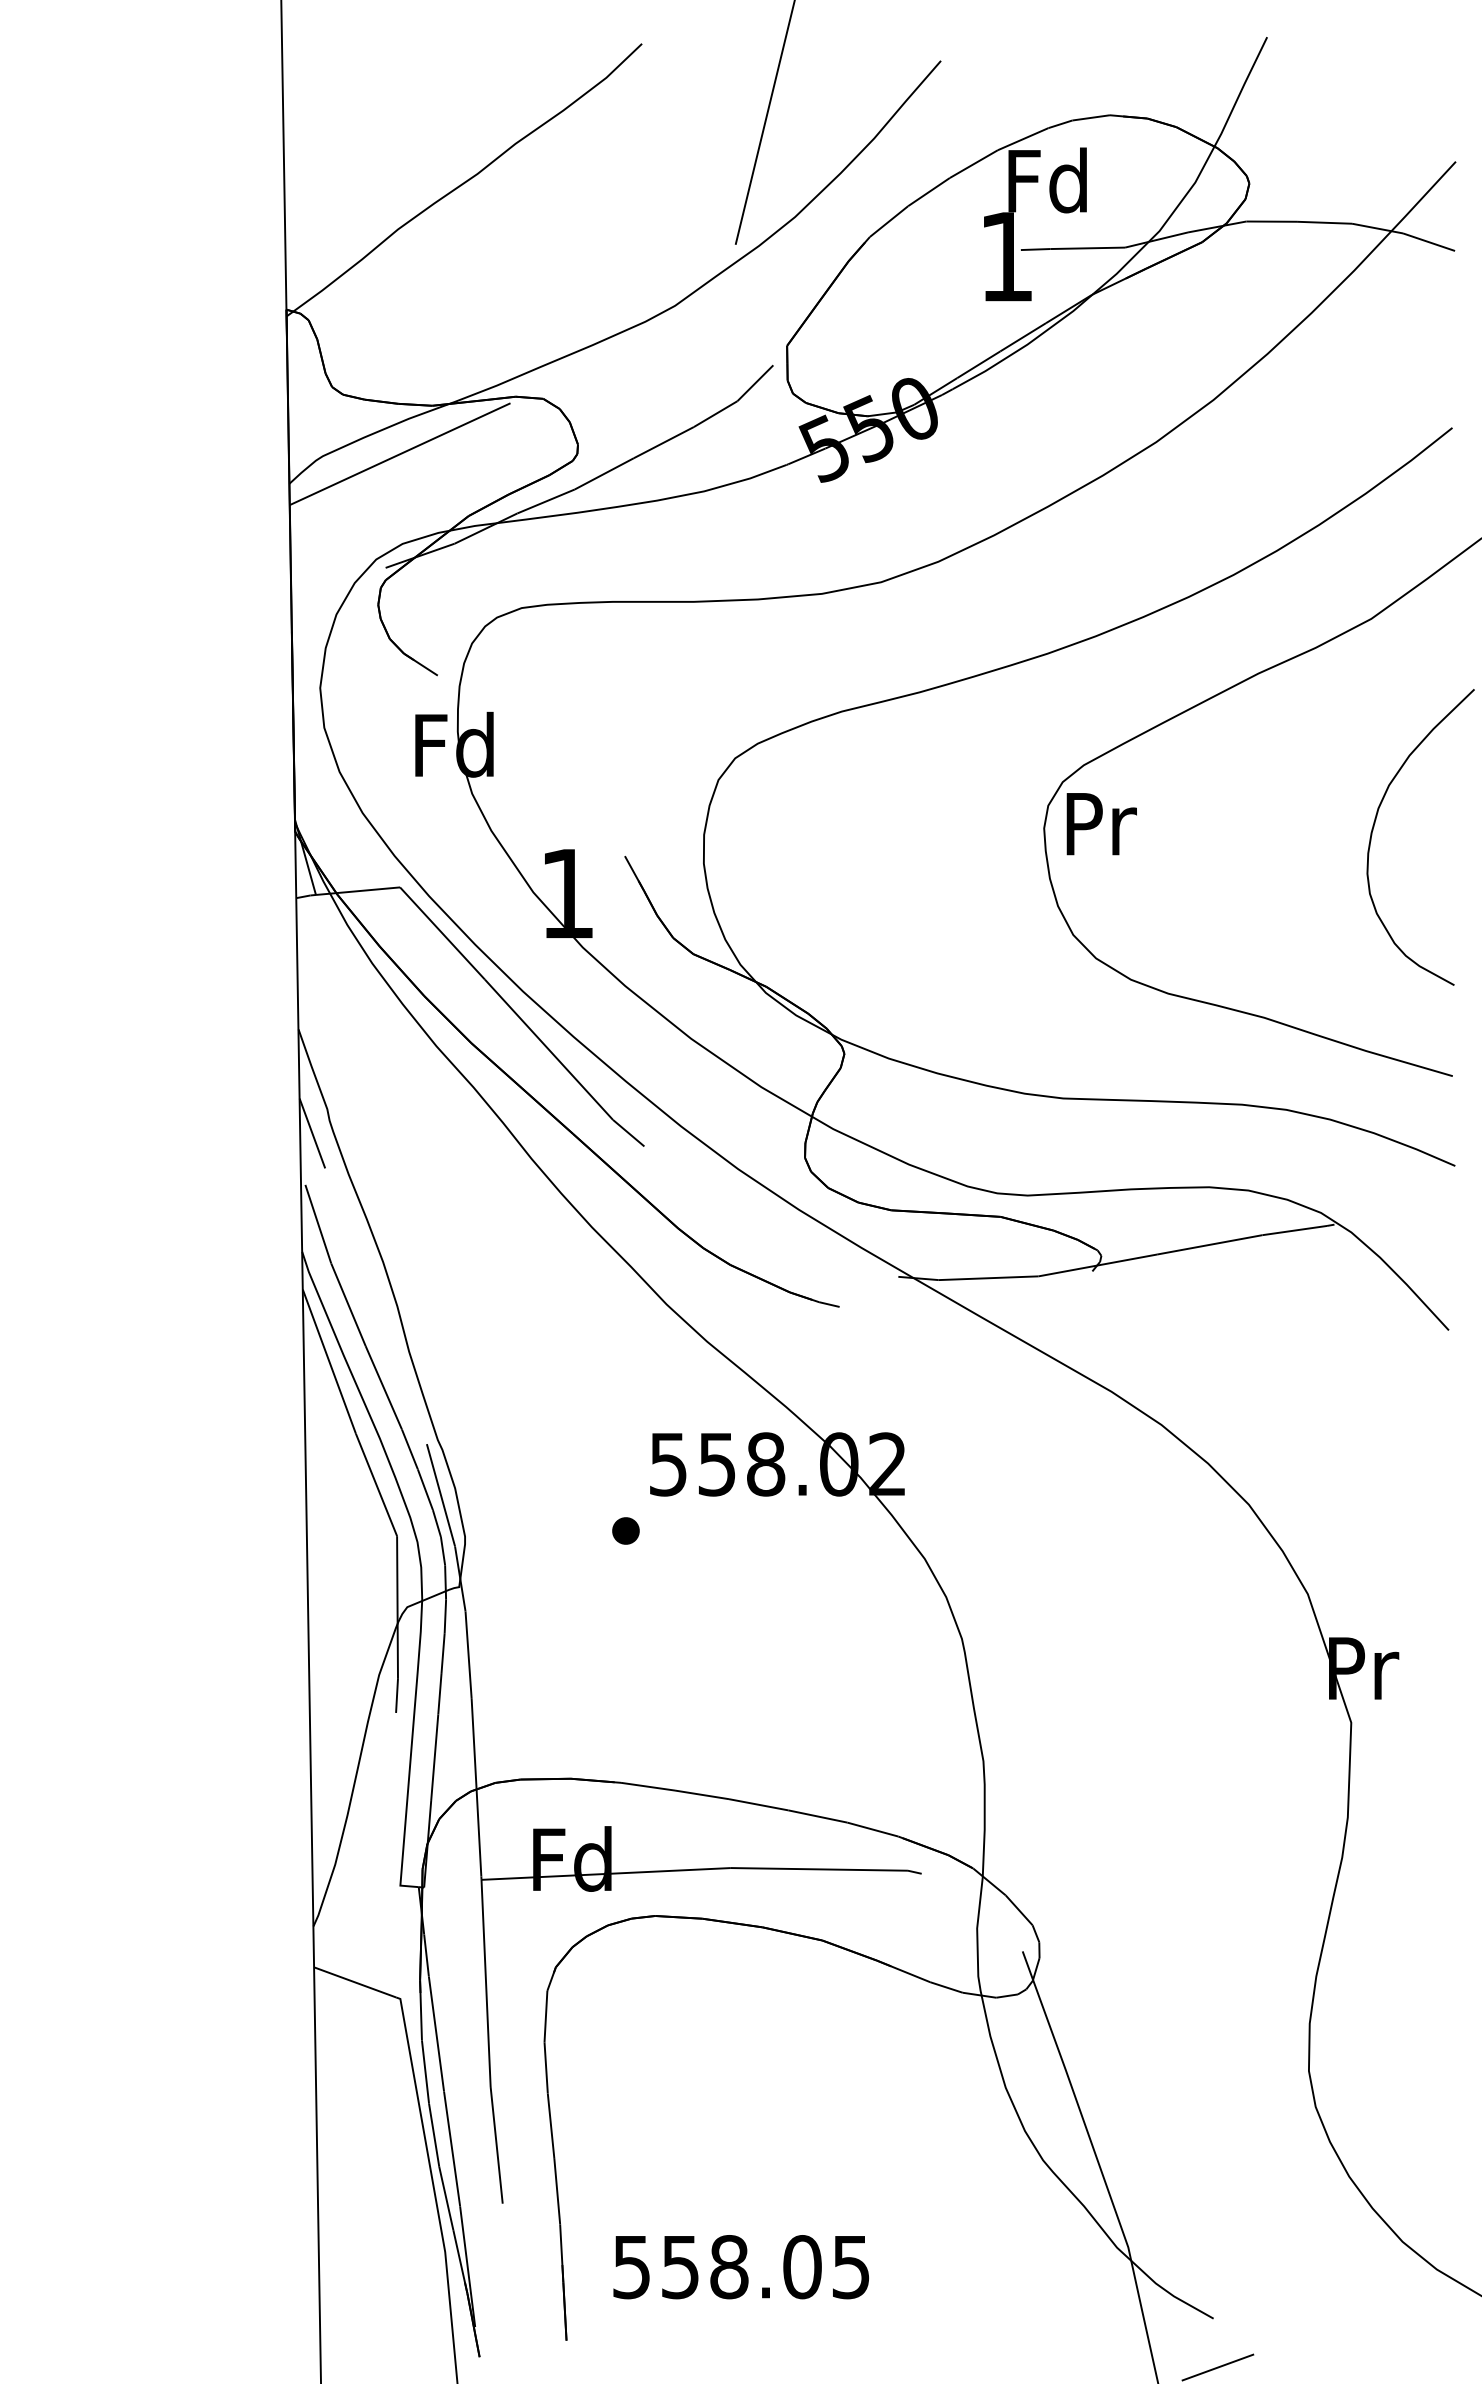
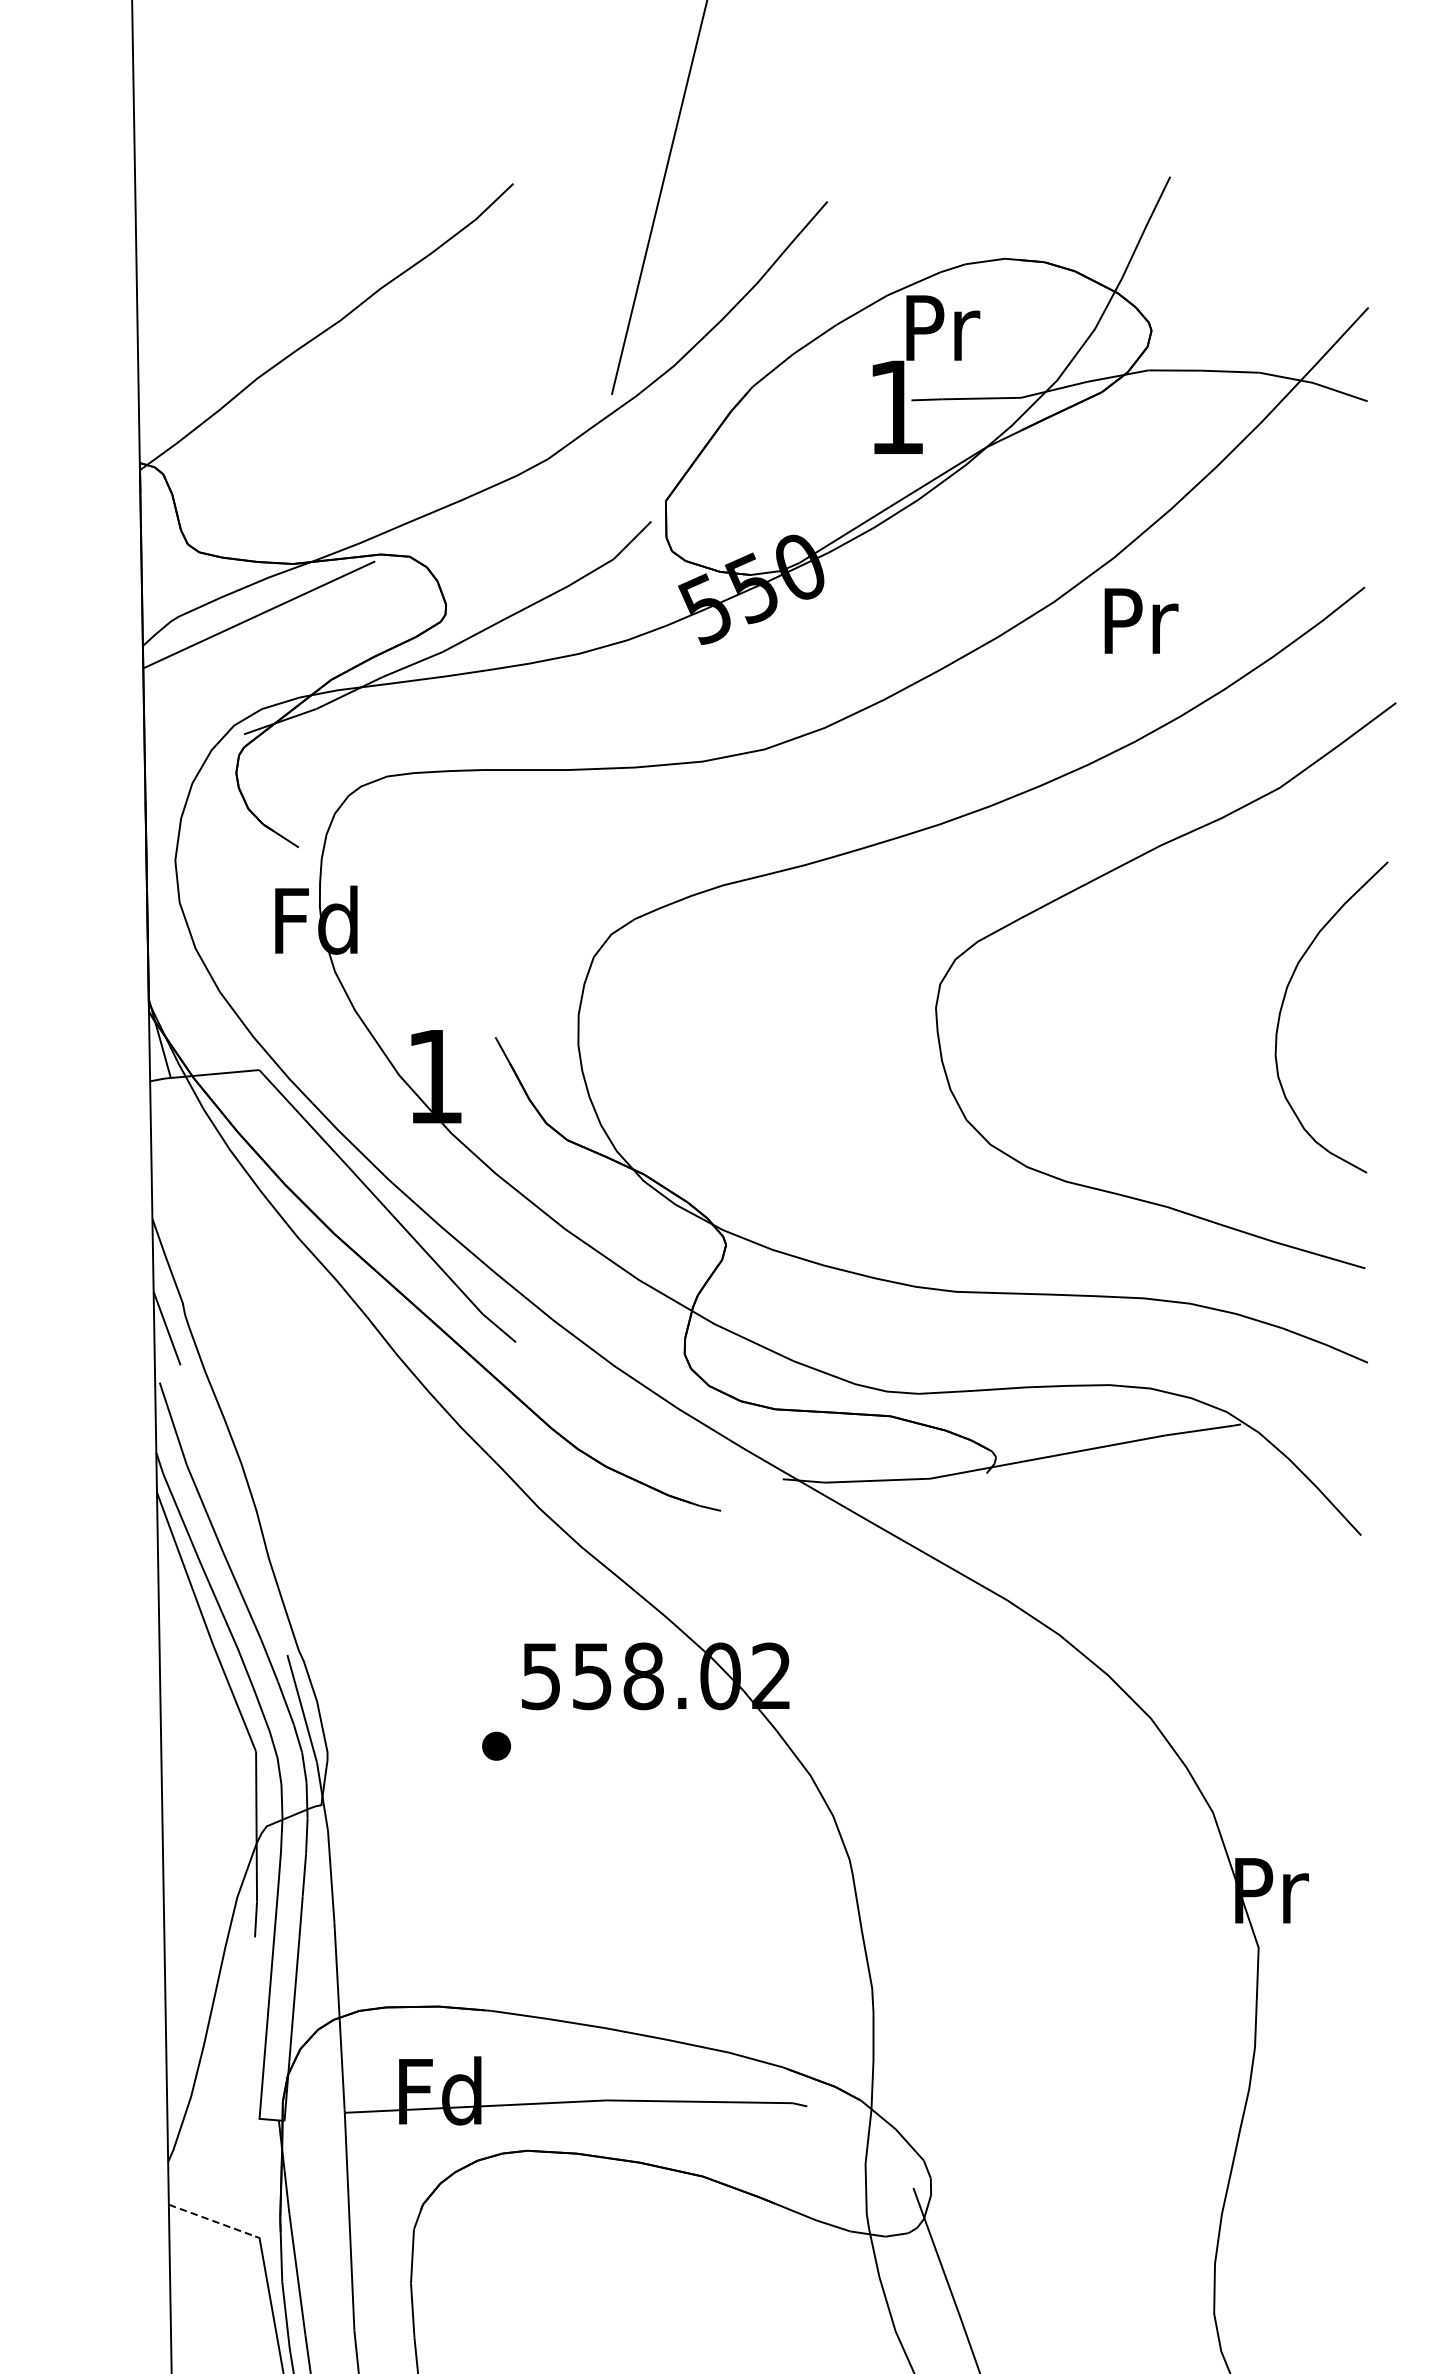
text: (1047, 180) -> (939, 327), Fd -> Pr
text: (1101, 824) -> (1141, 621), moved
line: (355, 1982) -> (212, 2220), solid -> dashed

